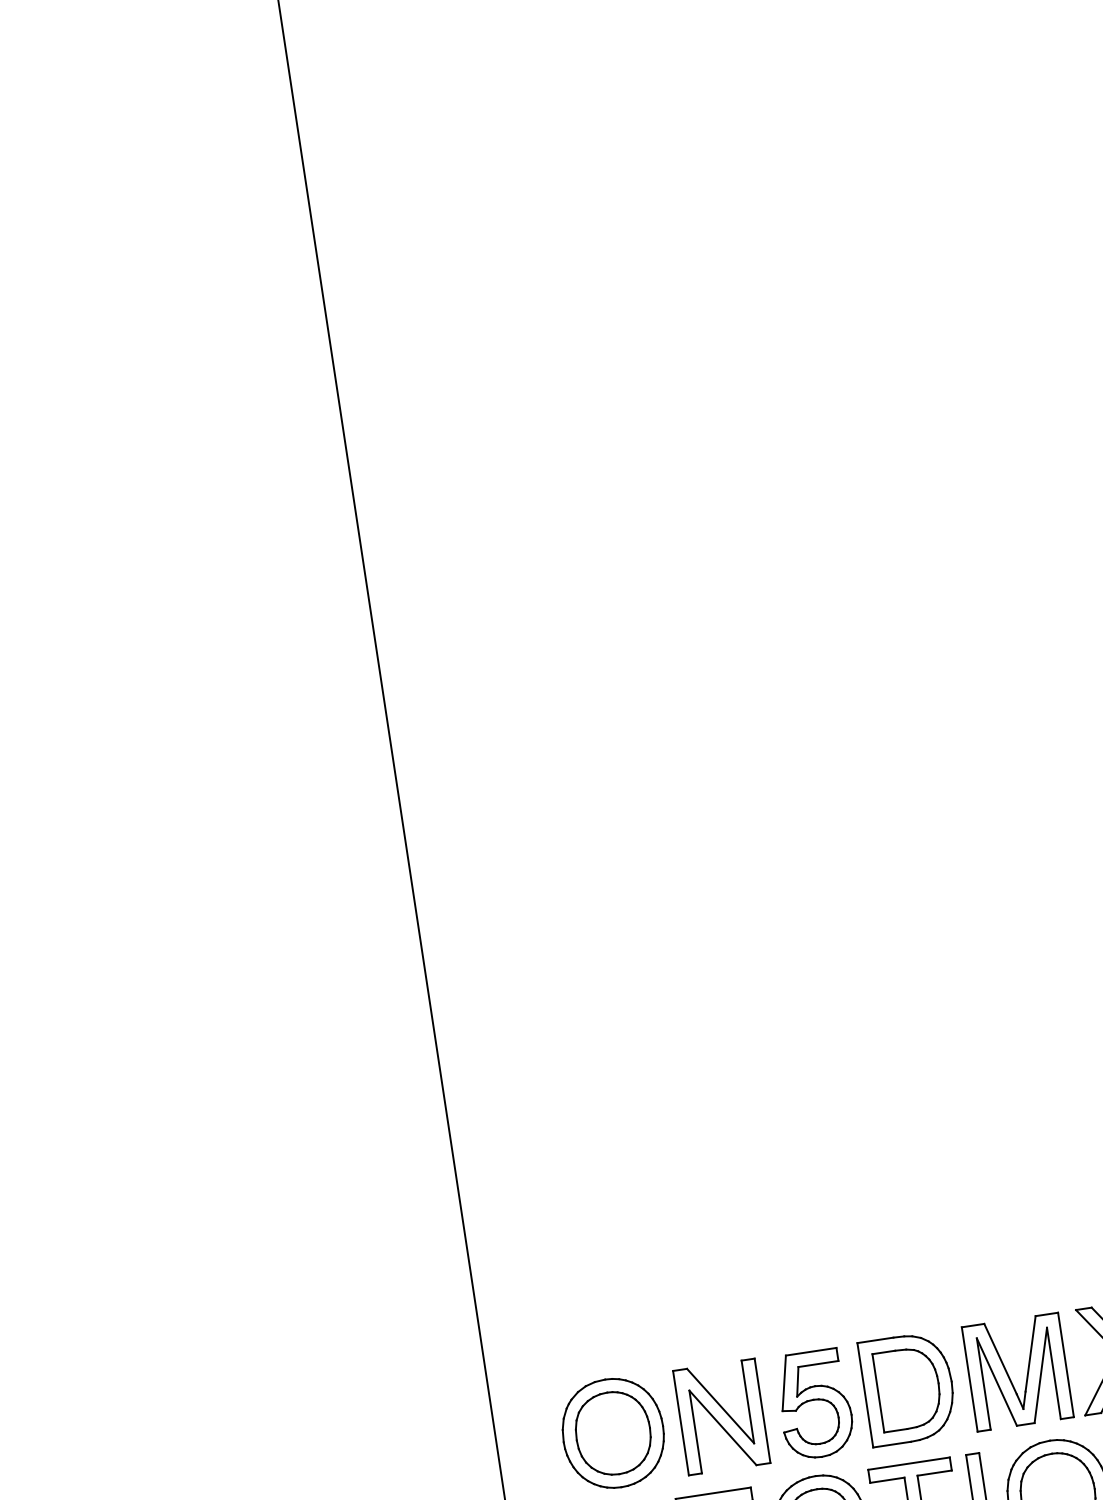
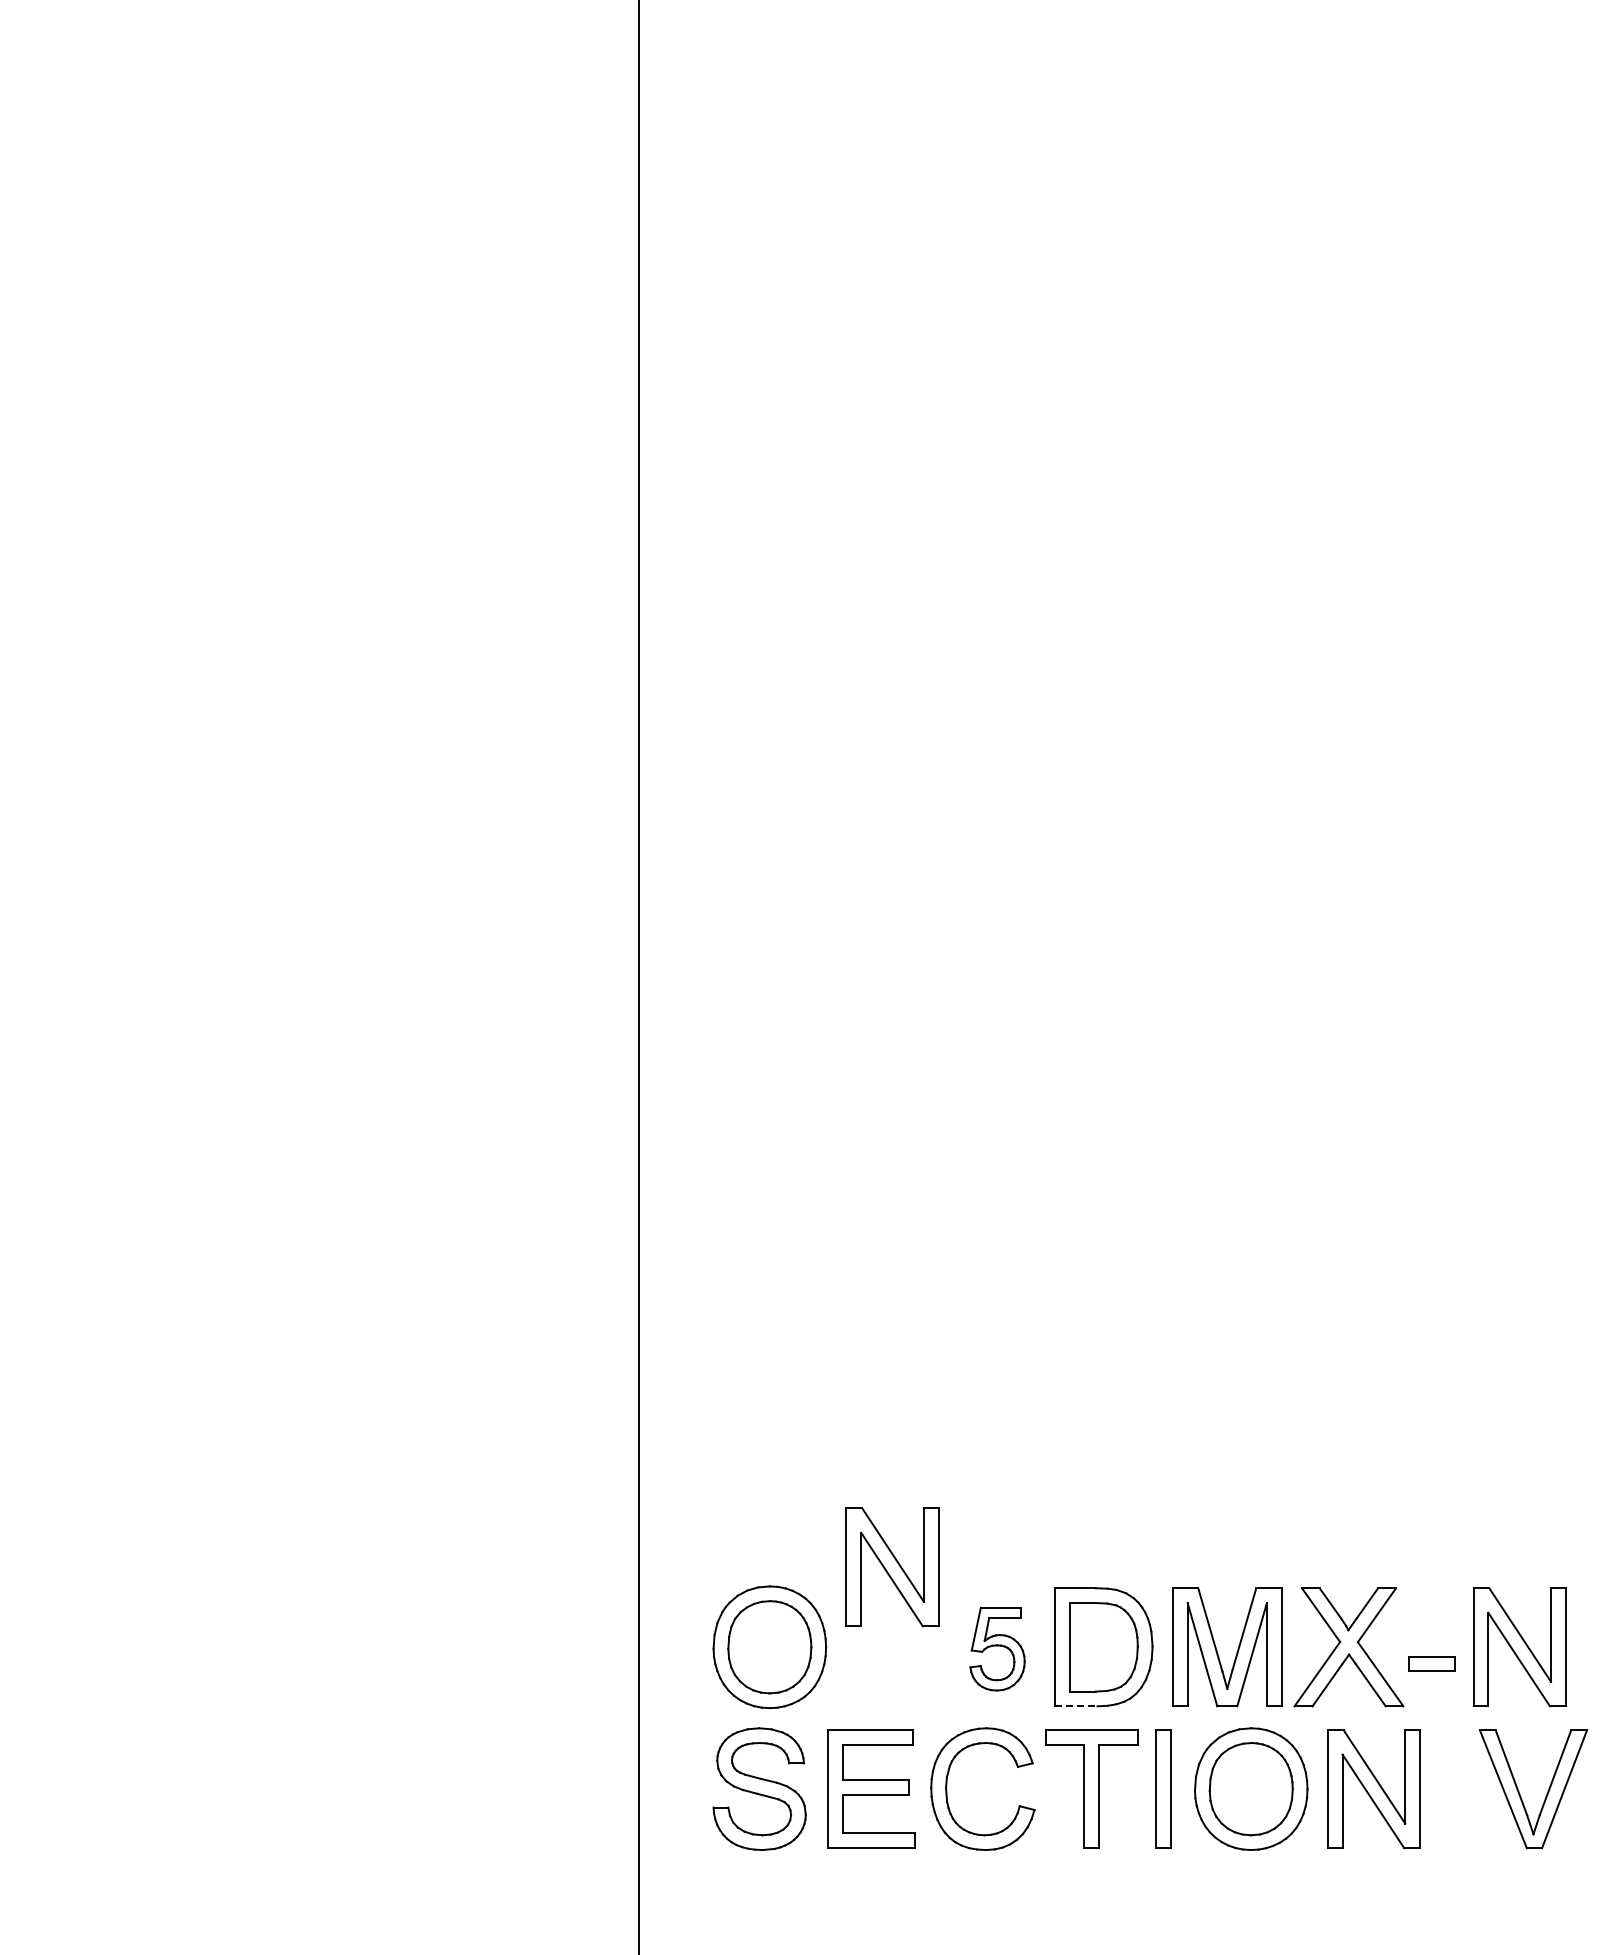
part: (814, 1404) -> (997, 1649), size x0.7
part: (721, 1417) -> (892, 1567), moved
line: (892, 1444) -> (1076, 1706), solid -> dashed

